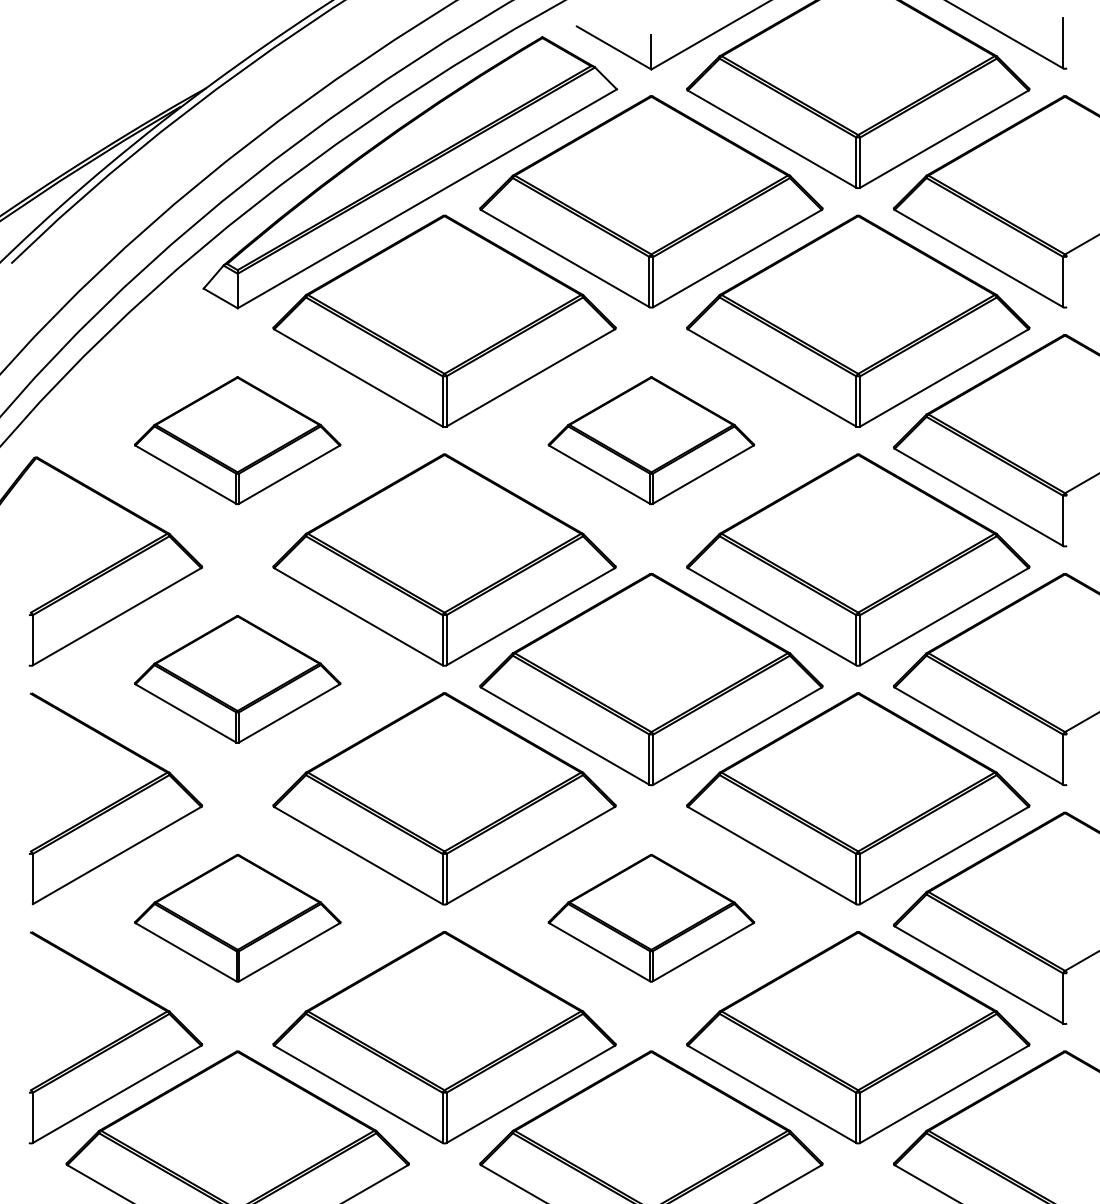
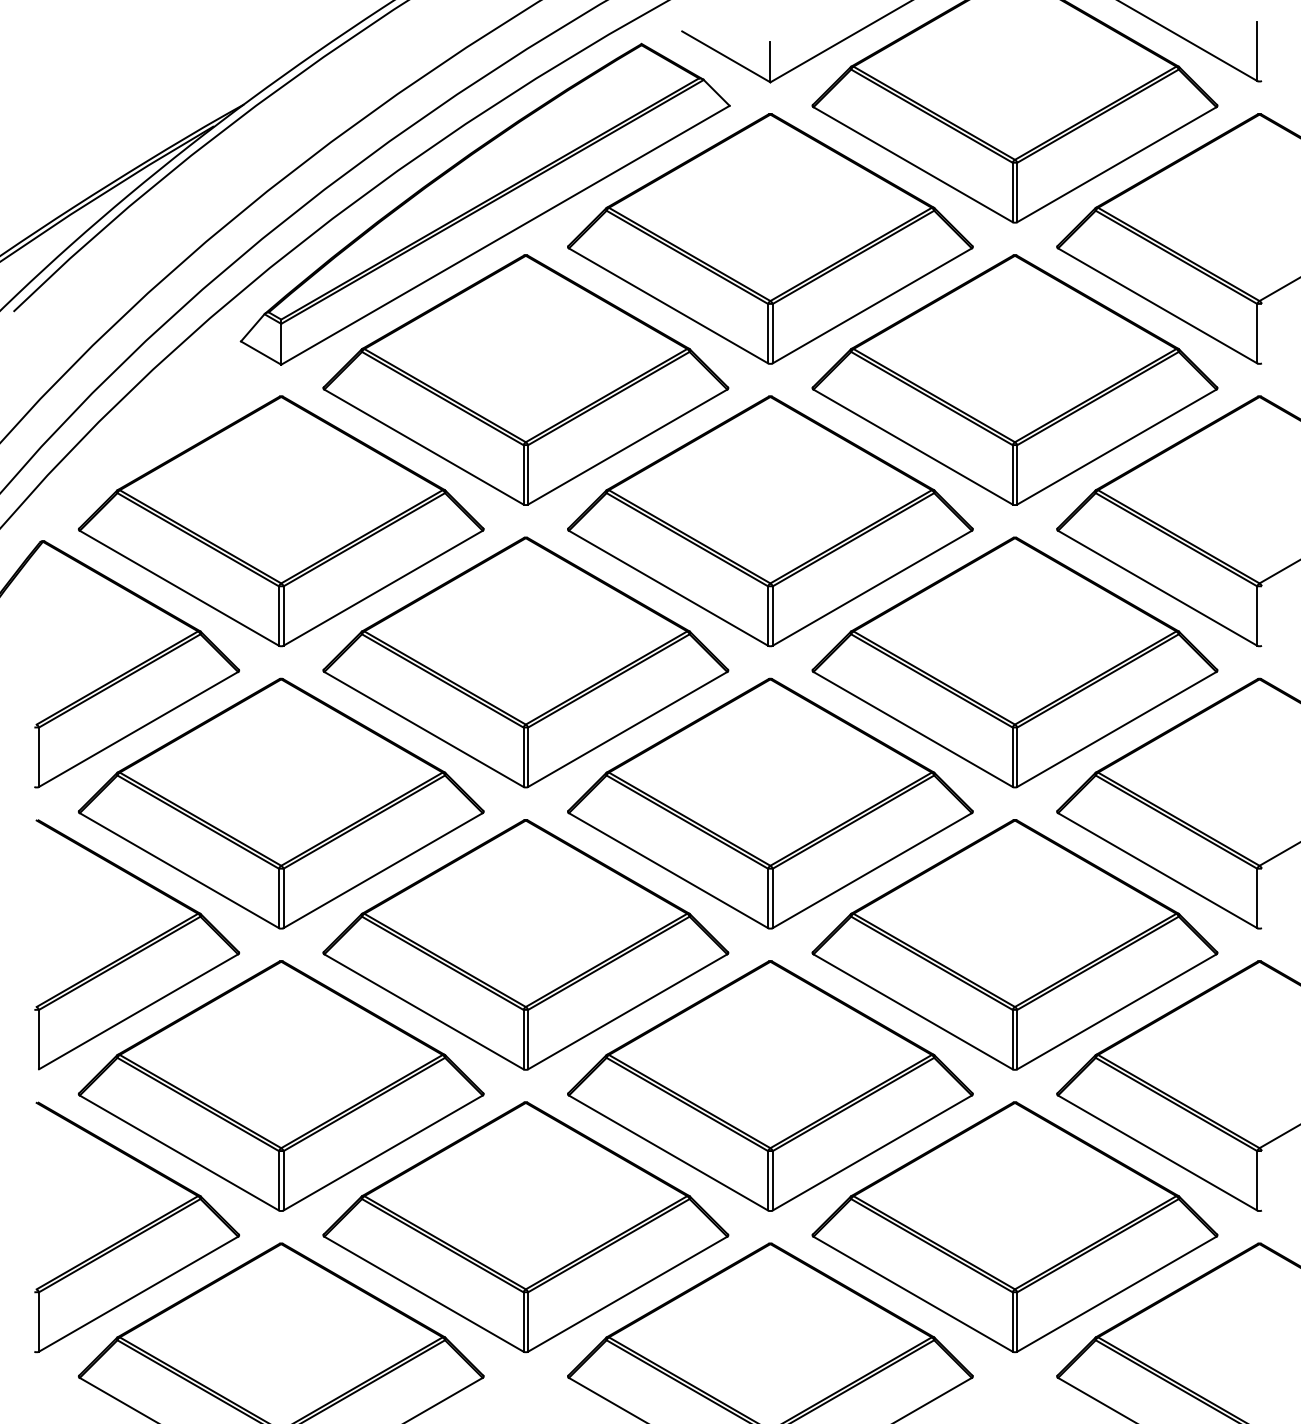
part: (237, 440) -> (280, 521), size x1.67
part: (651, 440) -> (770, 521), size x1.67
part: (237, 679) -> (280, 803), size x1.67
part: (237, 917) -> (281, 1085), size x1.67
part: (651, 917) -> (770, 1085), size x1.67

